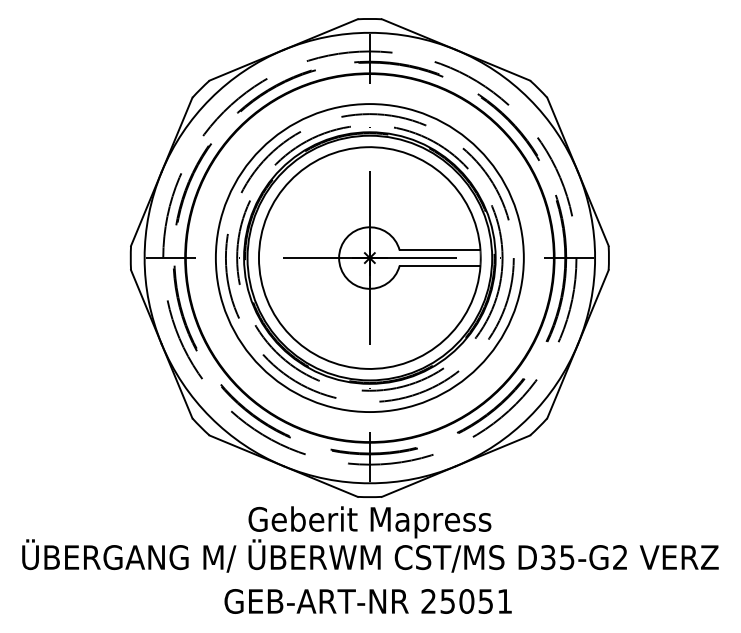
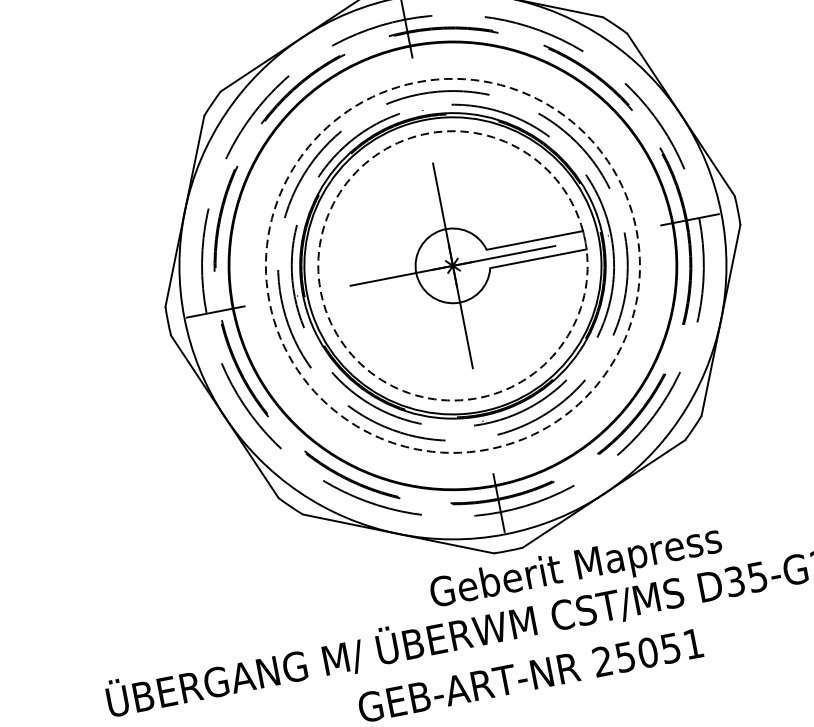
arc: (258, 258) -> (320, 292), solid -> dashed
circle: (369, 258) -> (452, 266), solid -> dashed
text: (369, 522) -> (575, 569), moved

